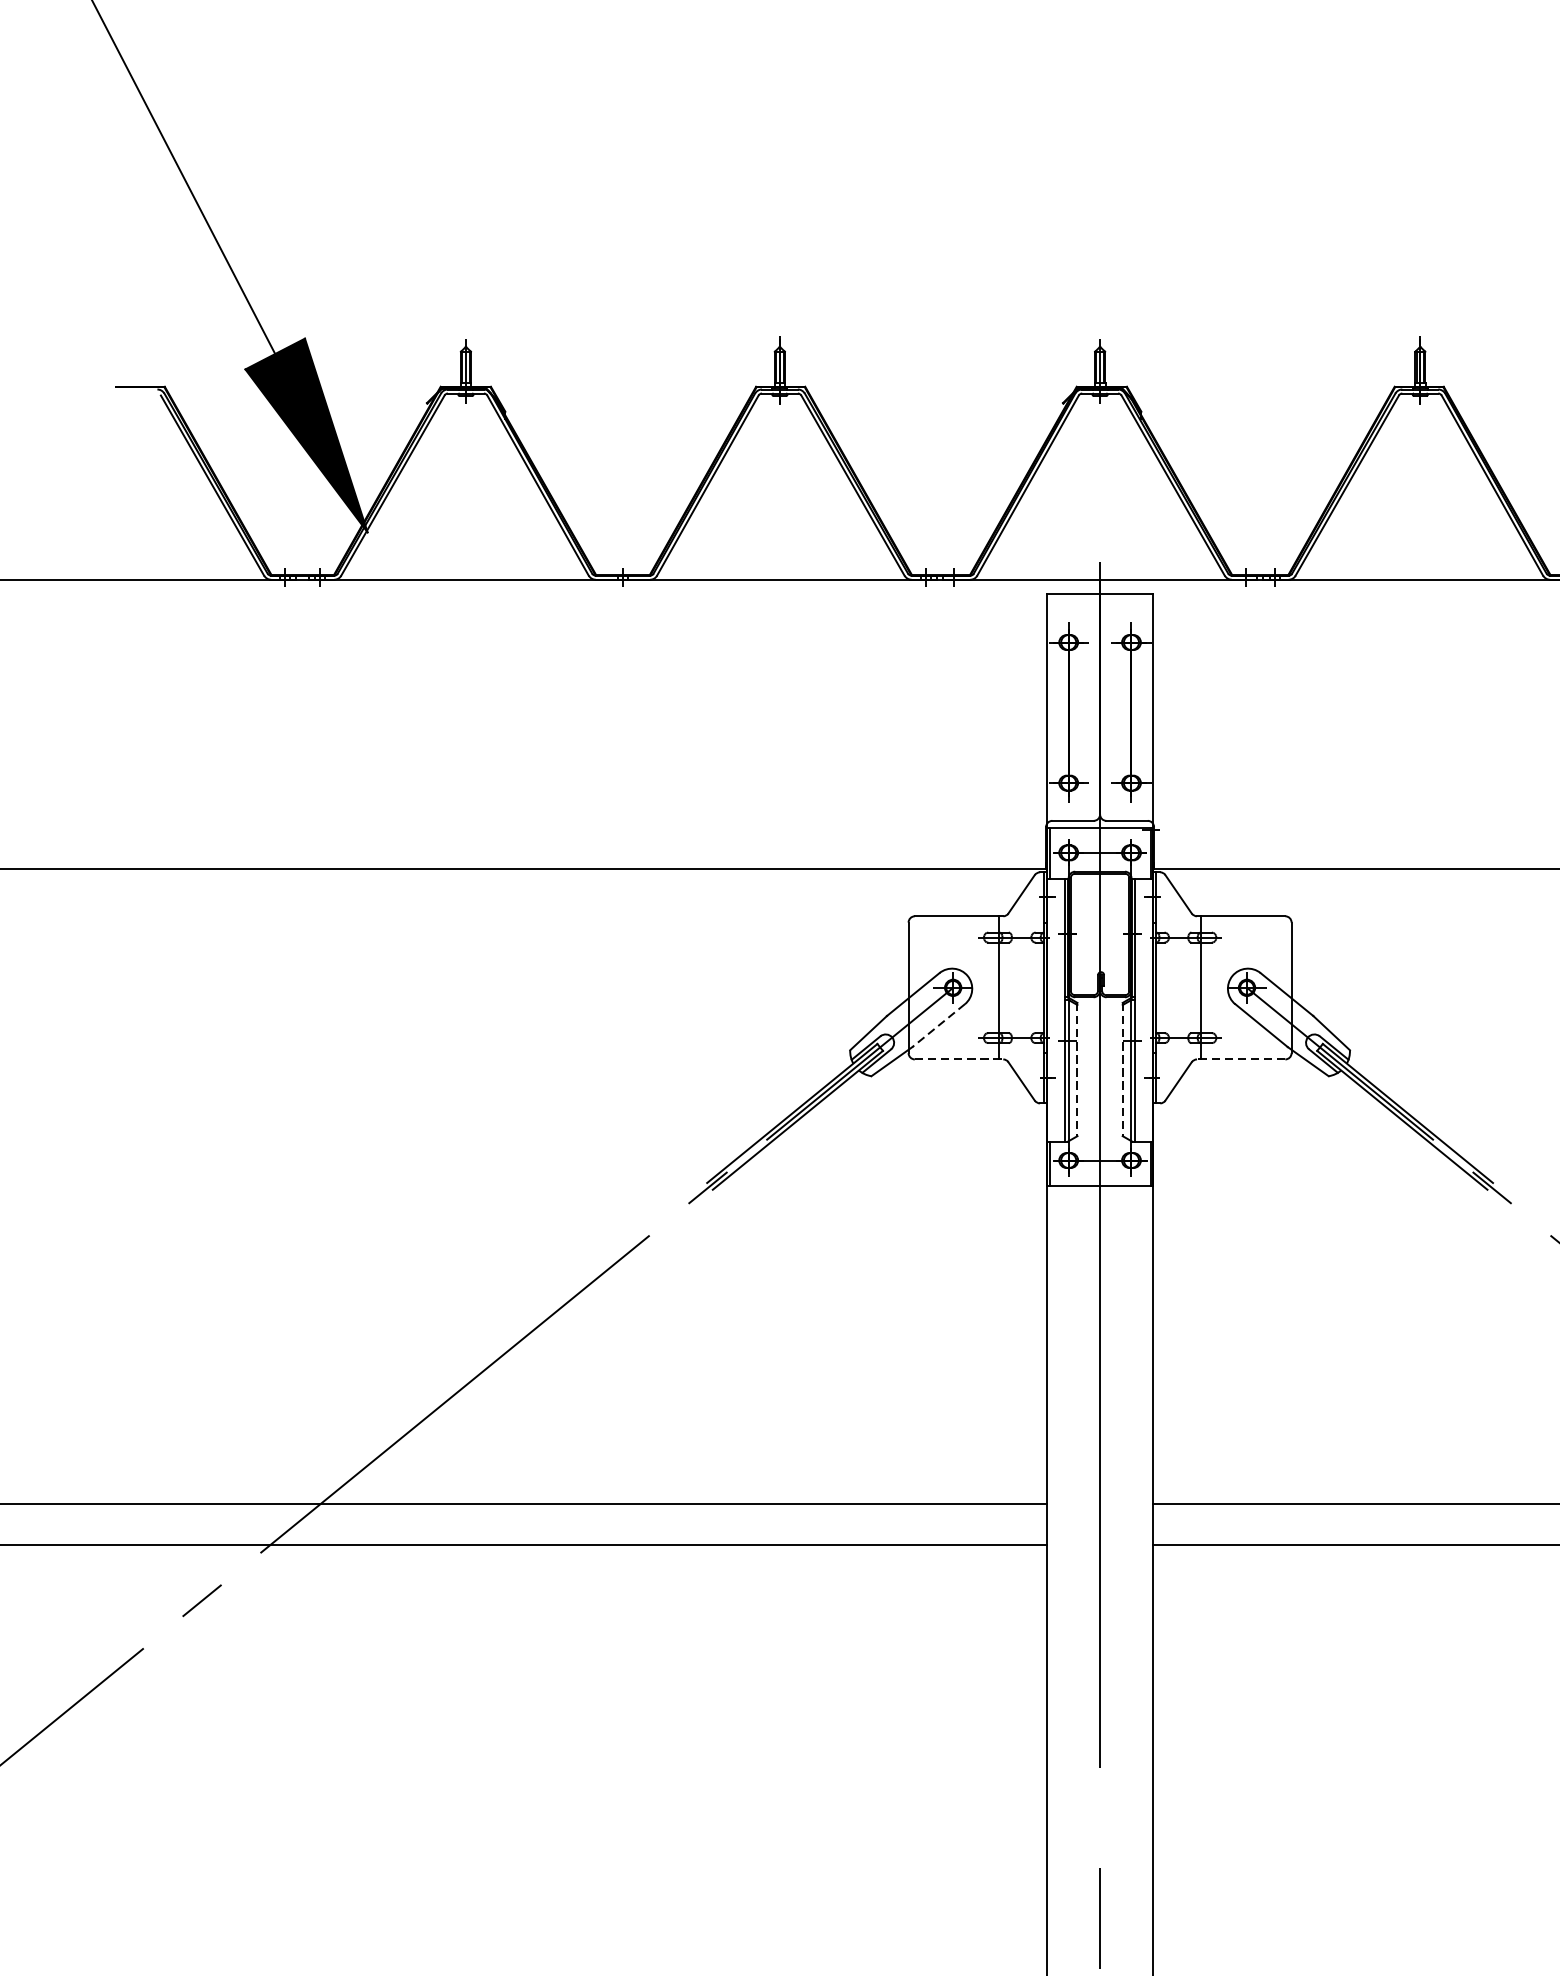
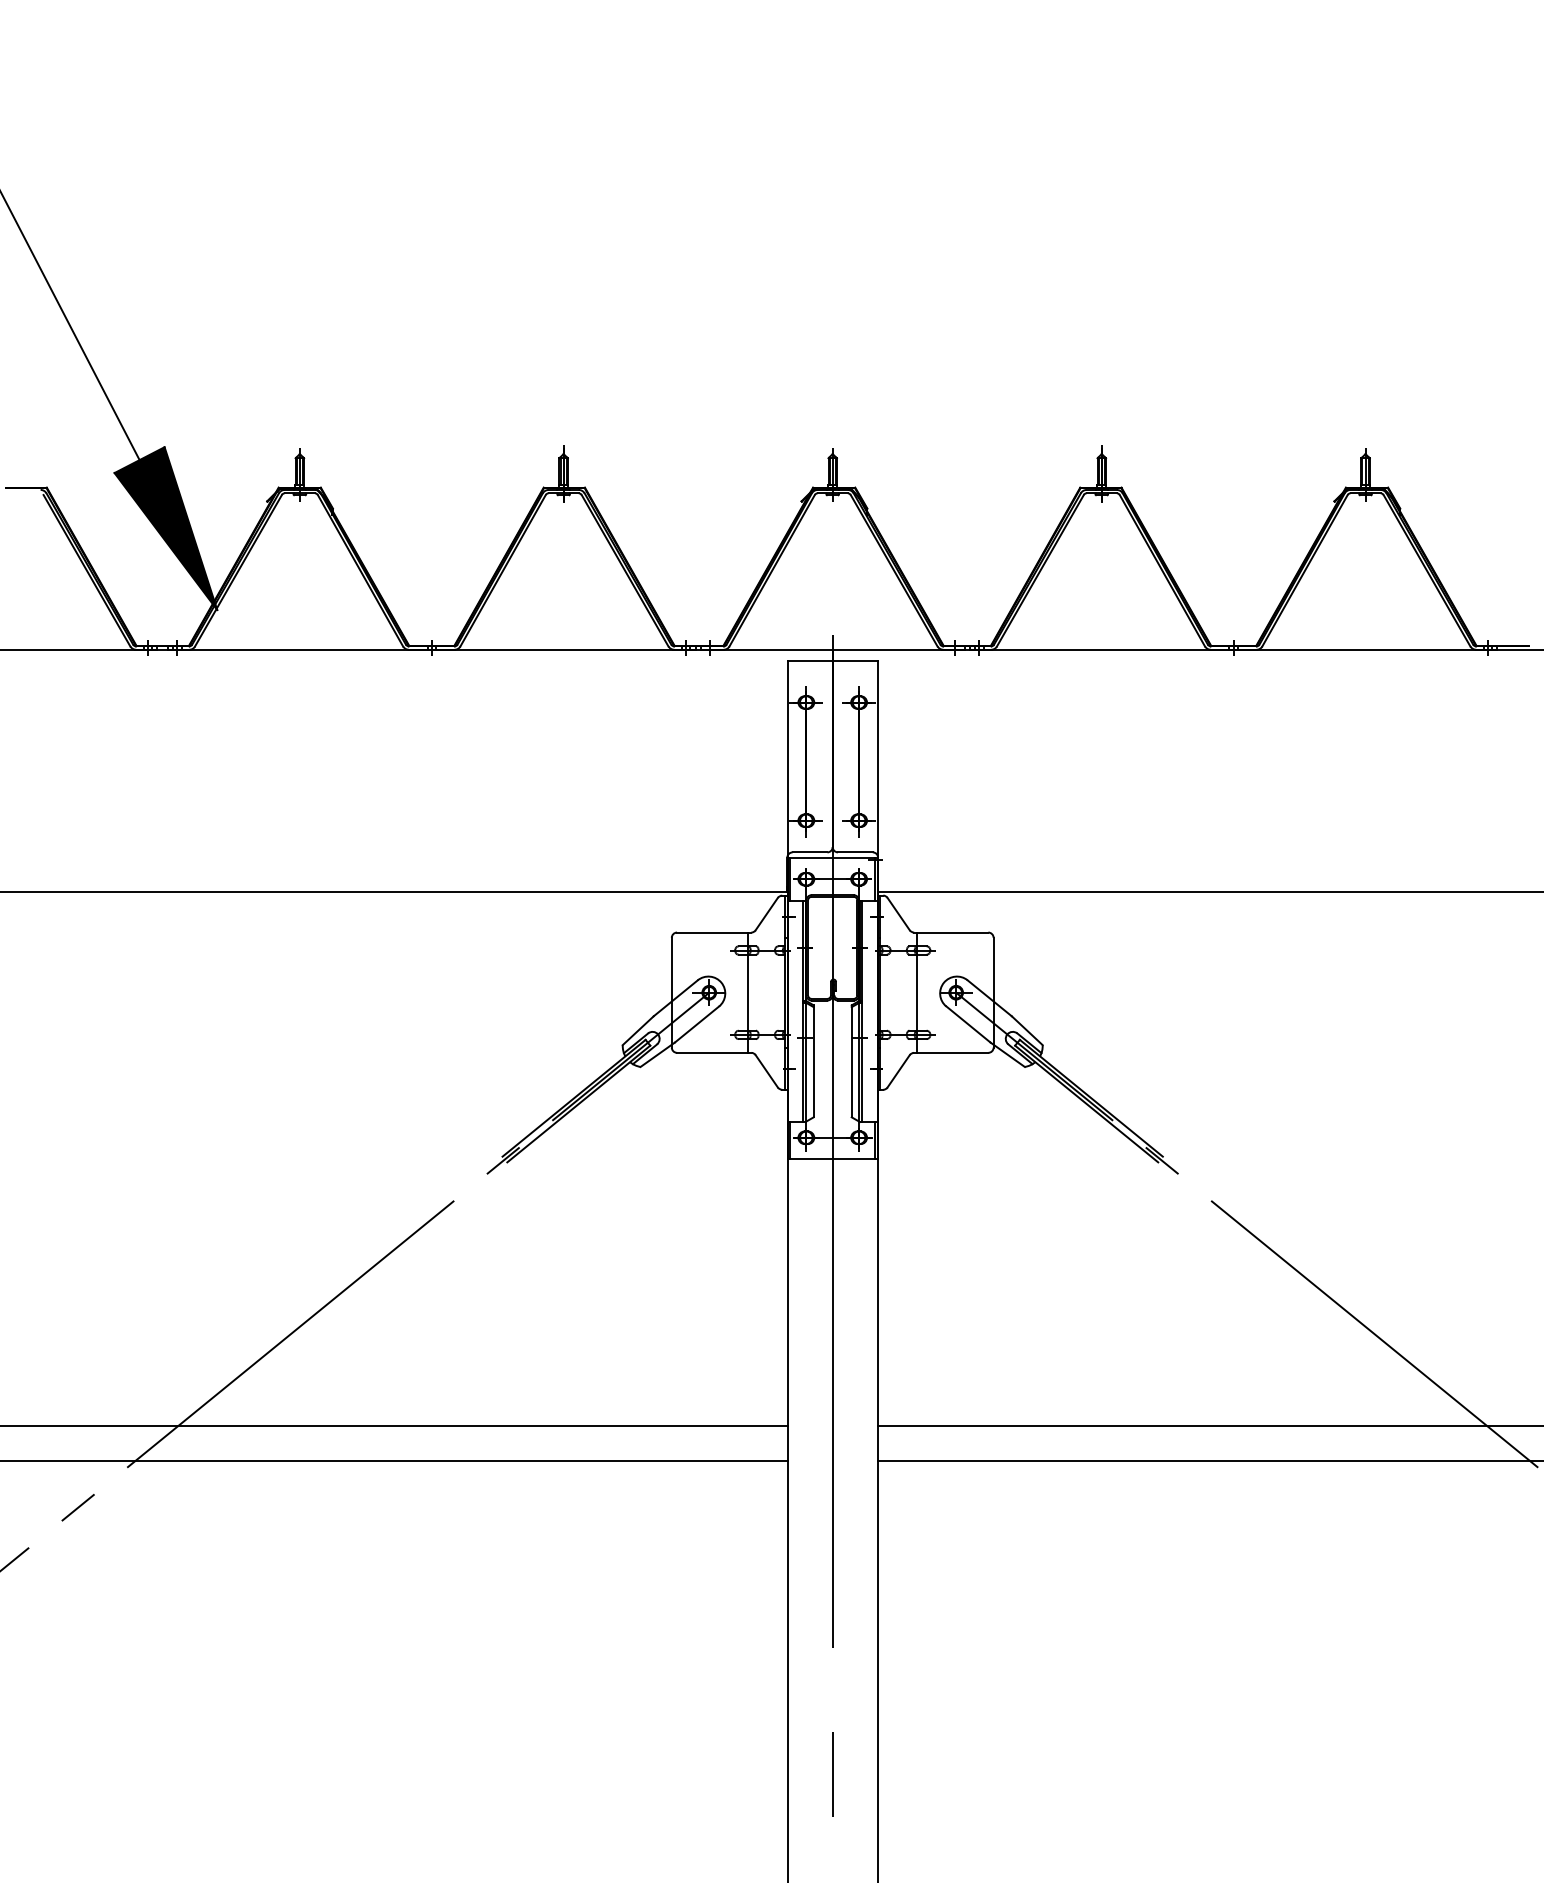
line: (939, 1025) -> (697, 1024), dashed -> solid
line: (959, 1059) -> (714, 1052), dashed -> solid
line: (1240, 1059) -> (950, 1052), dashed -> solid
line: (1077, 1069) -> (813, 1061), dashed -> solid
line: (1122, 1069) -> (851, 1061), dashed -> solid

